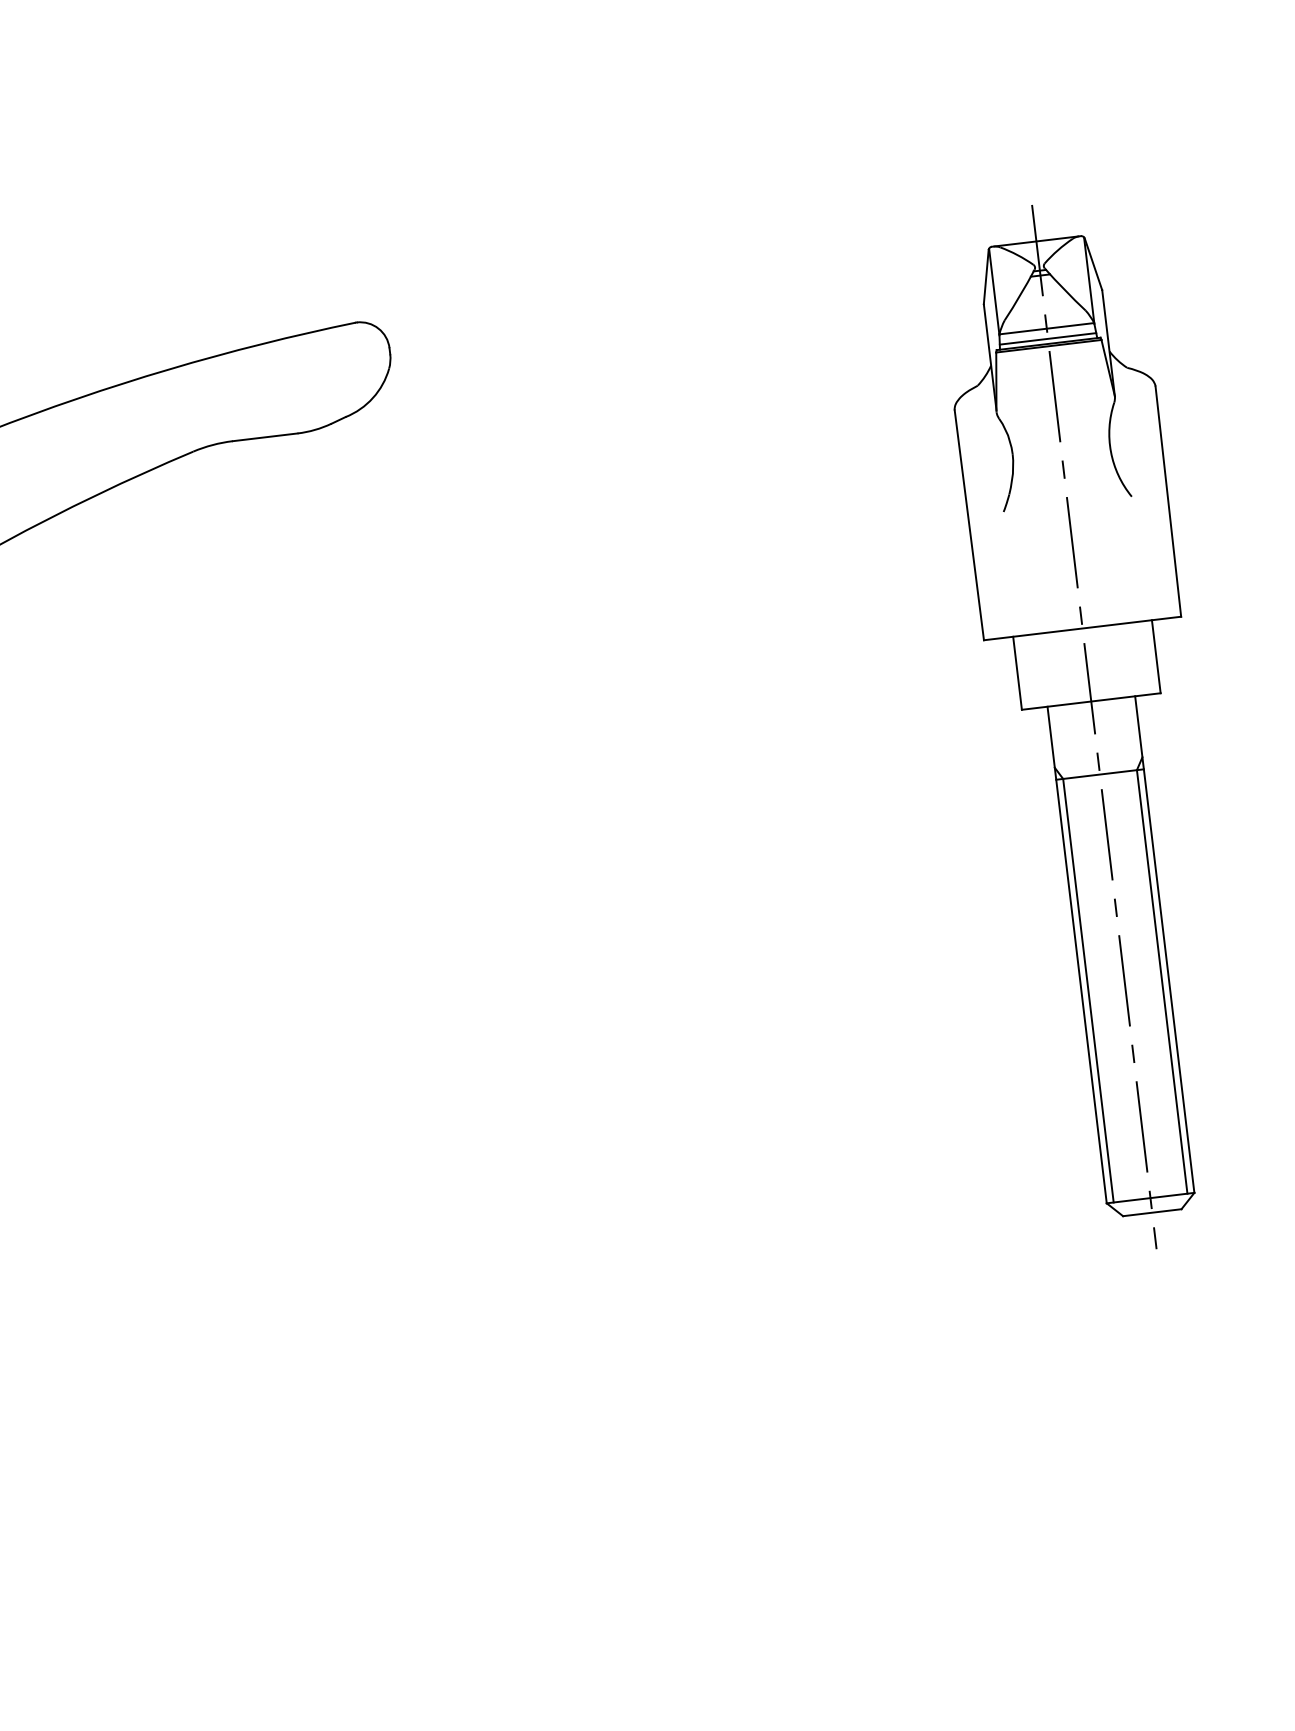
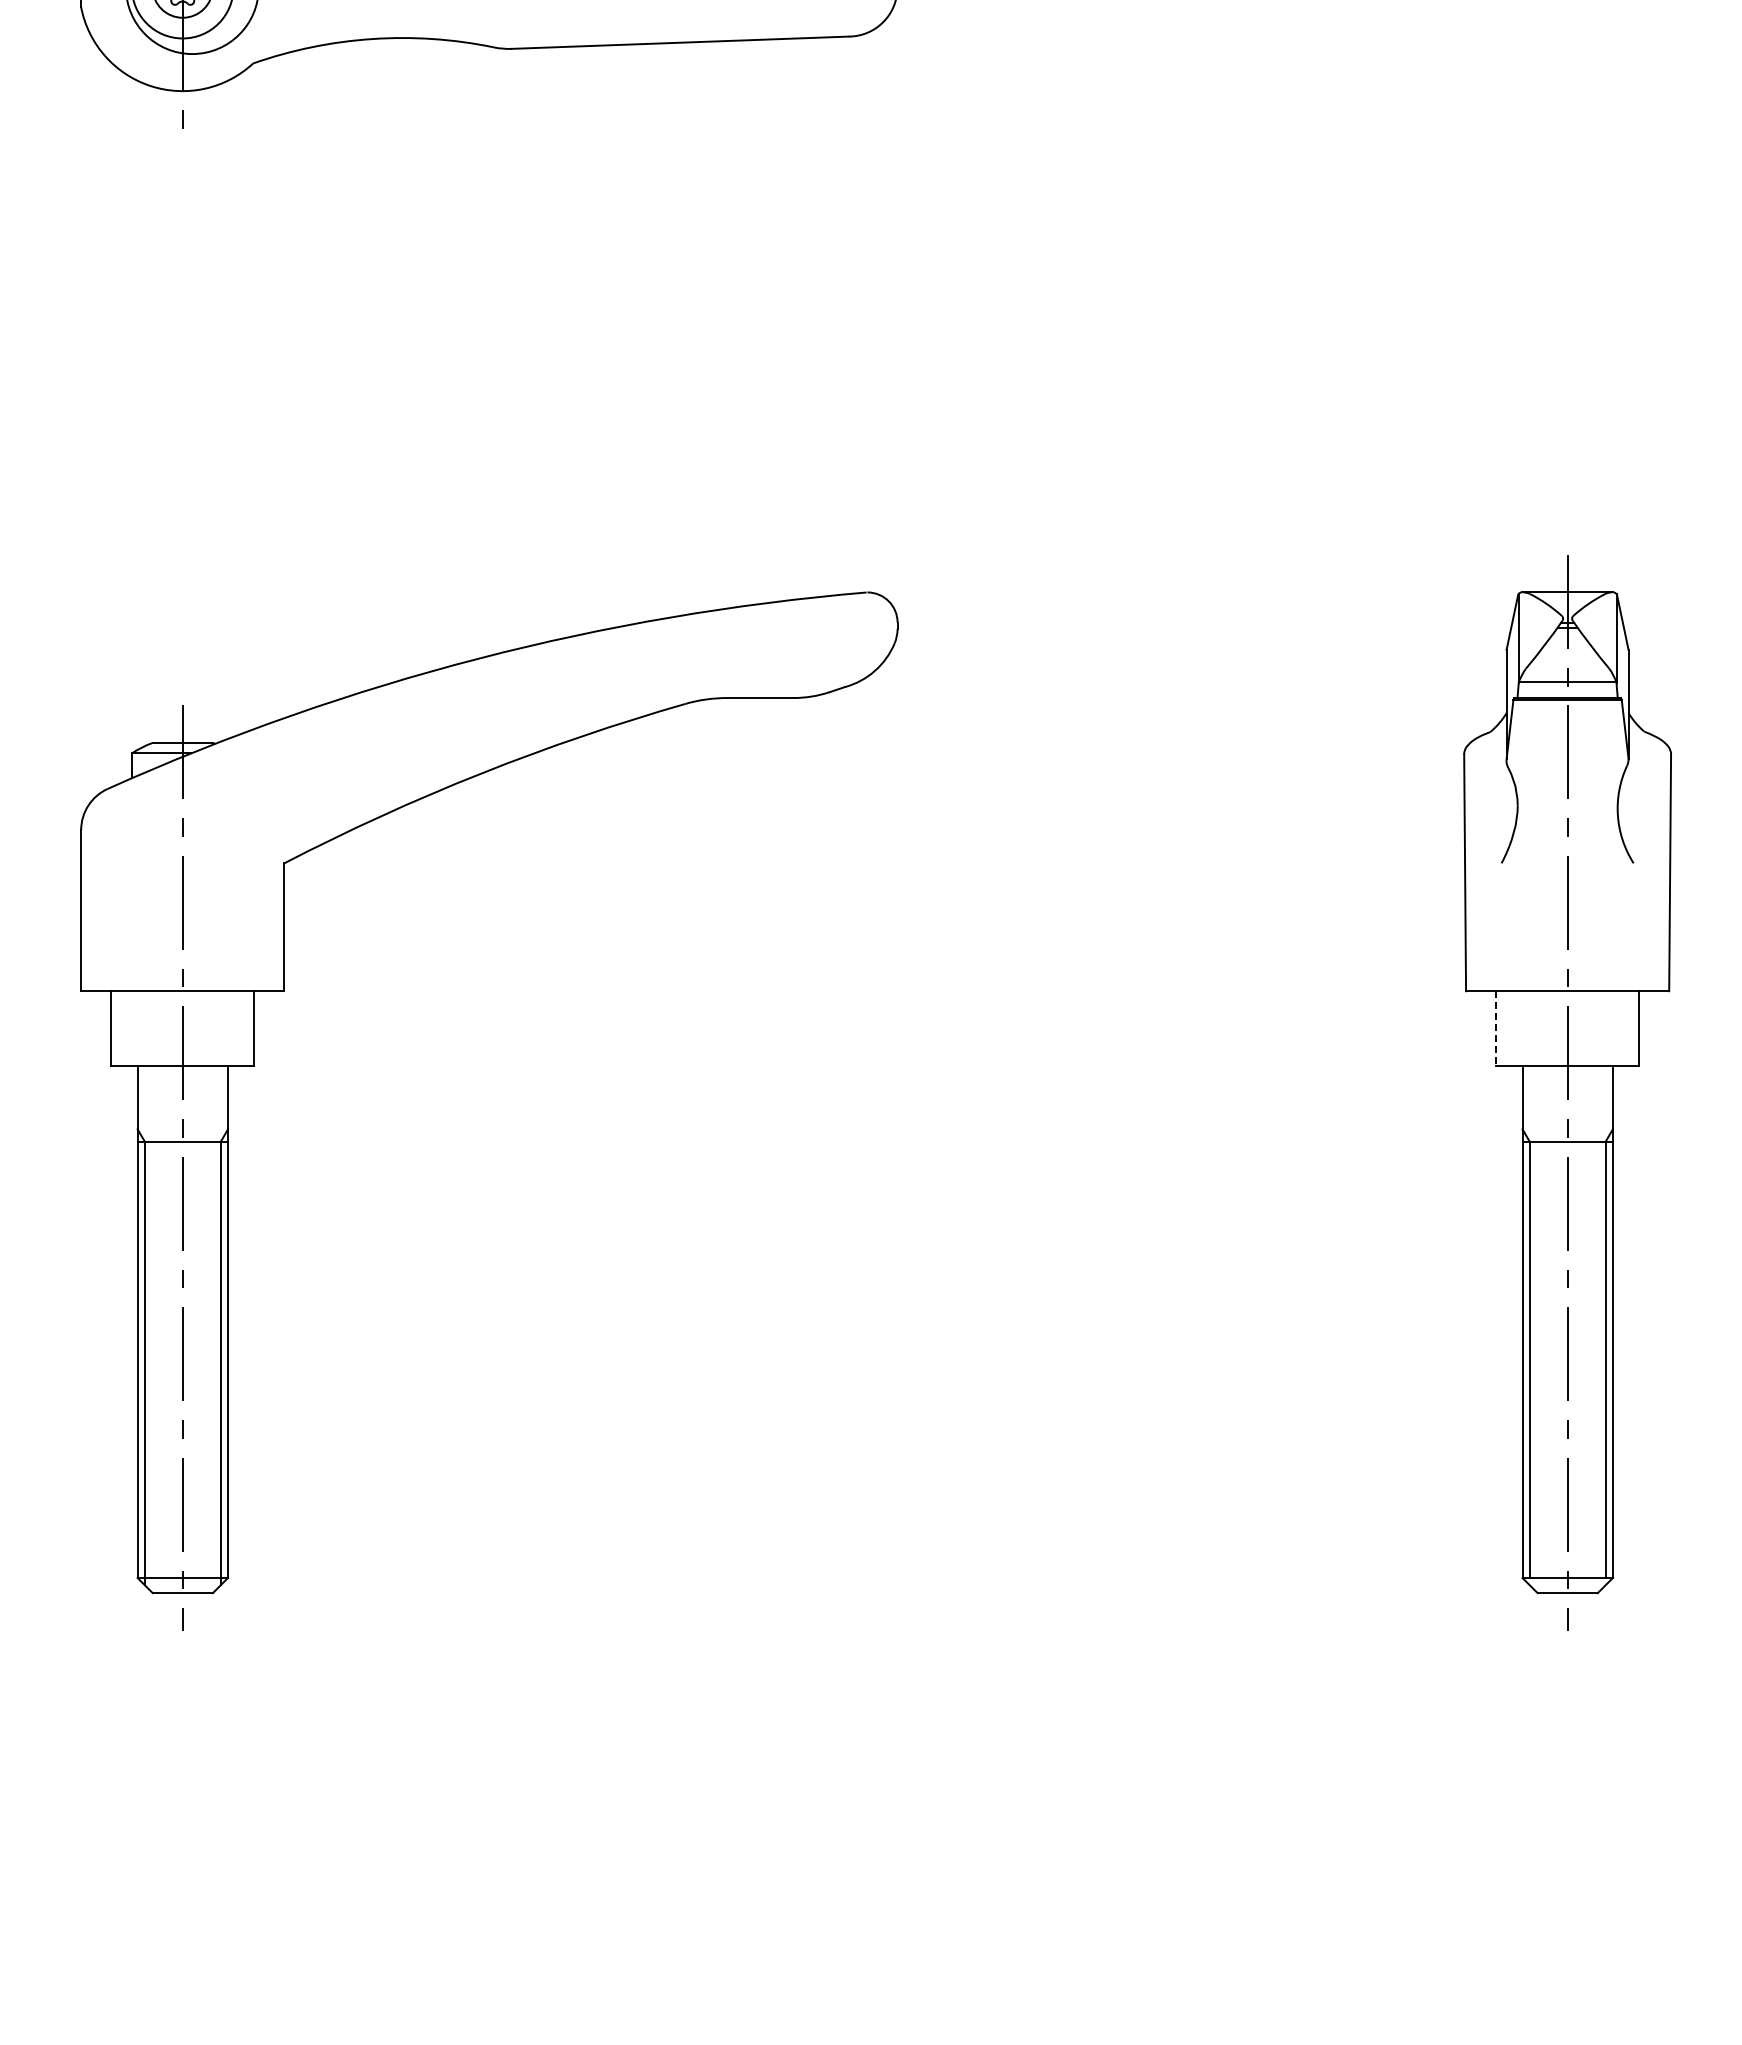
line: (1047, 338) -> (1567, 692), removed
line: (1017, 672) -> (1496, 1028), solid -> dashed

